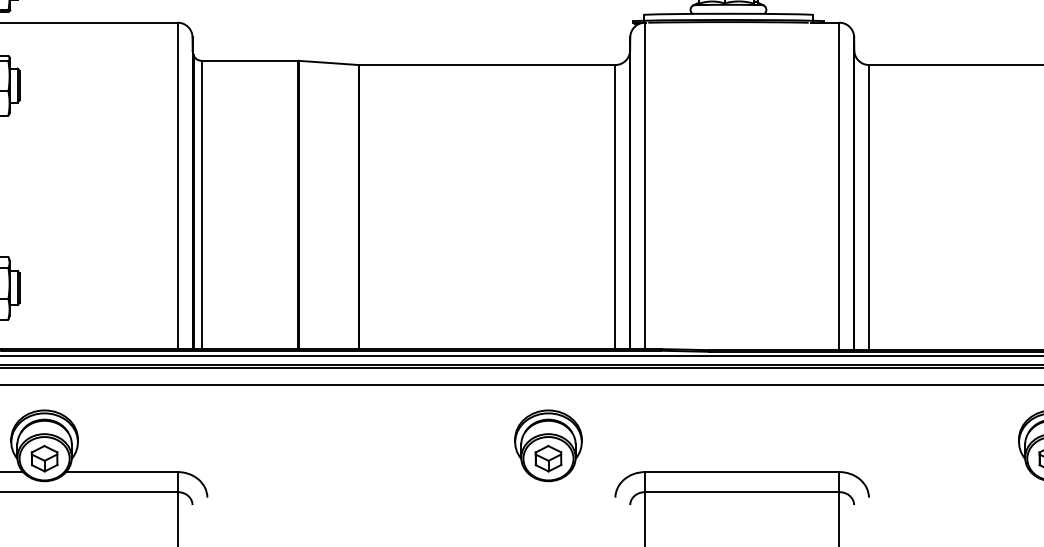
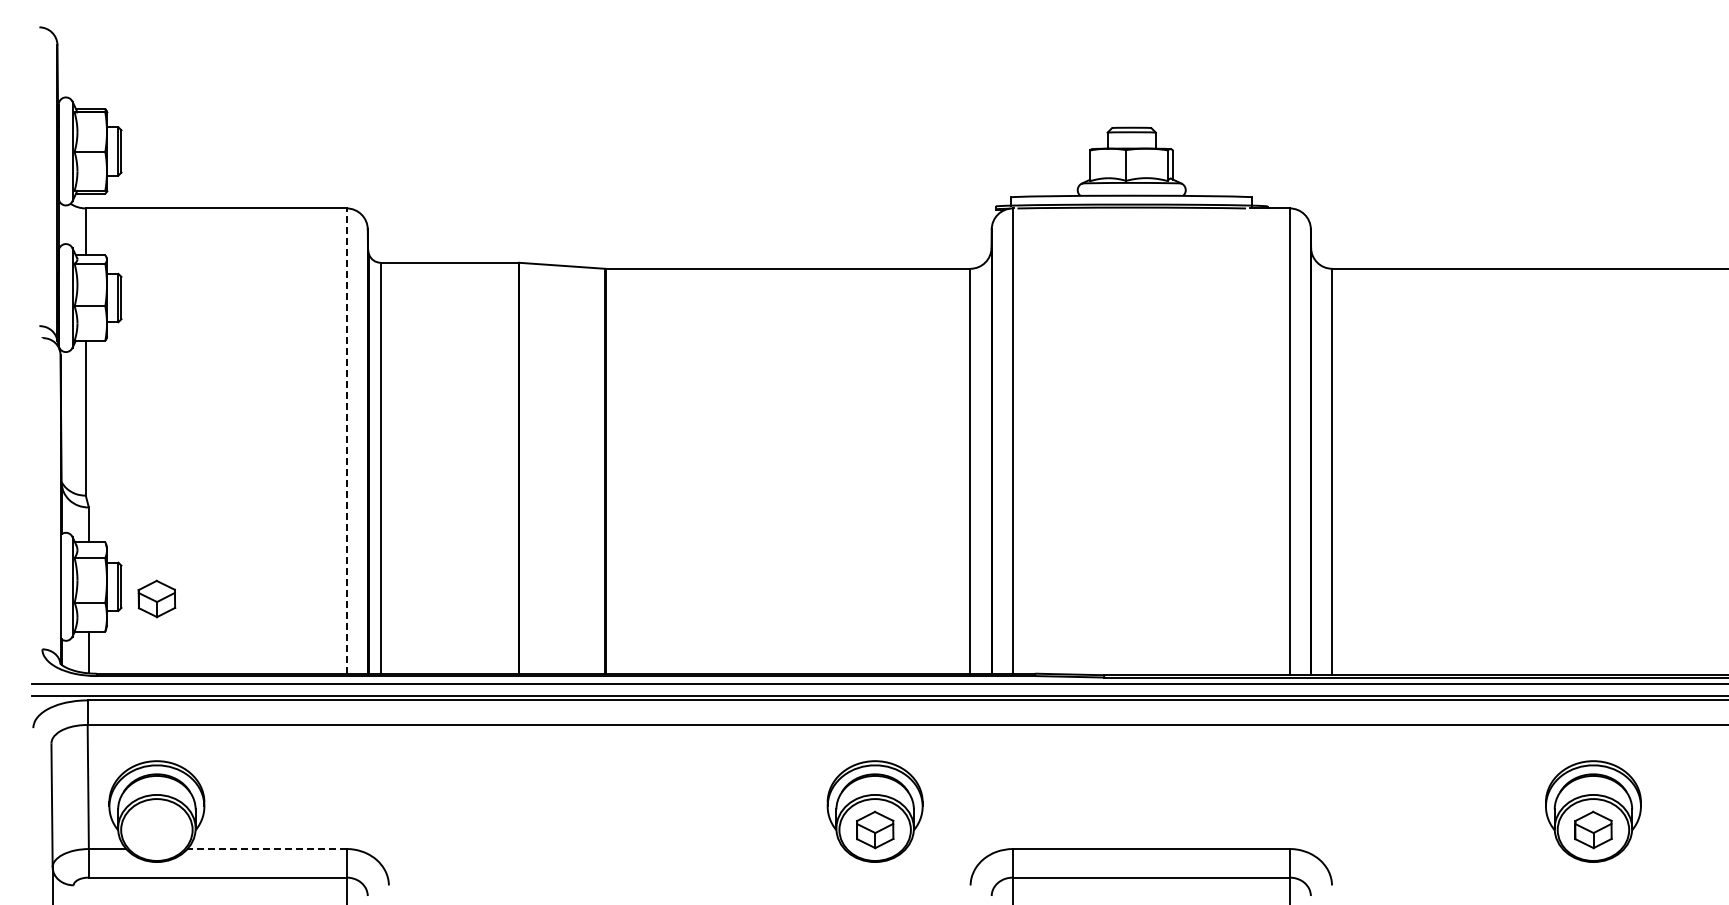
line: (177, 186) -> (346, 441), solid -> dashed
part: (44, 458) -> (156, 598), moved
line: (122, 472) -> (267, 849), solid -> dashed

